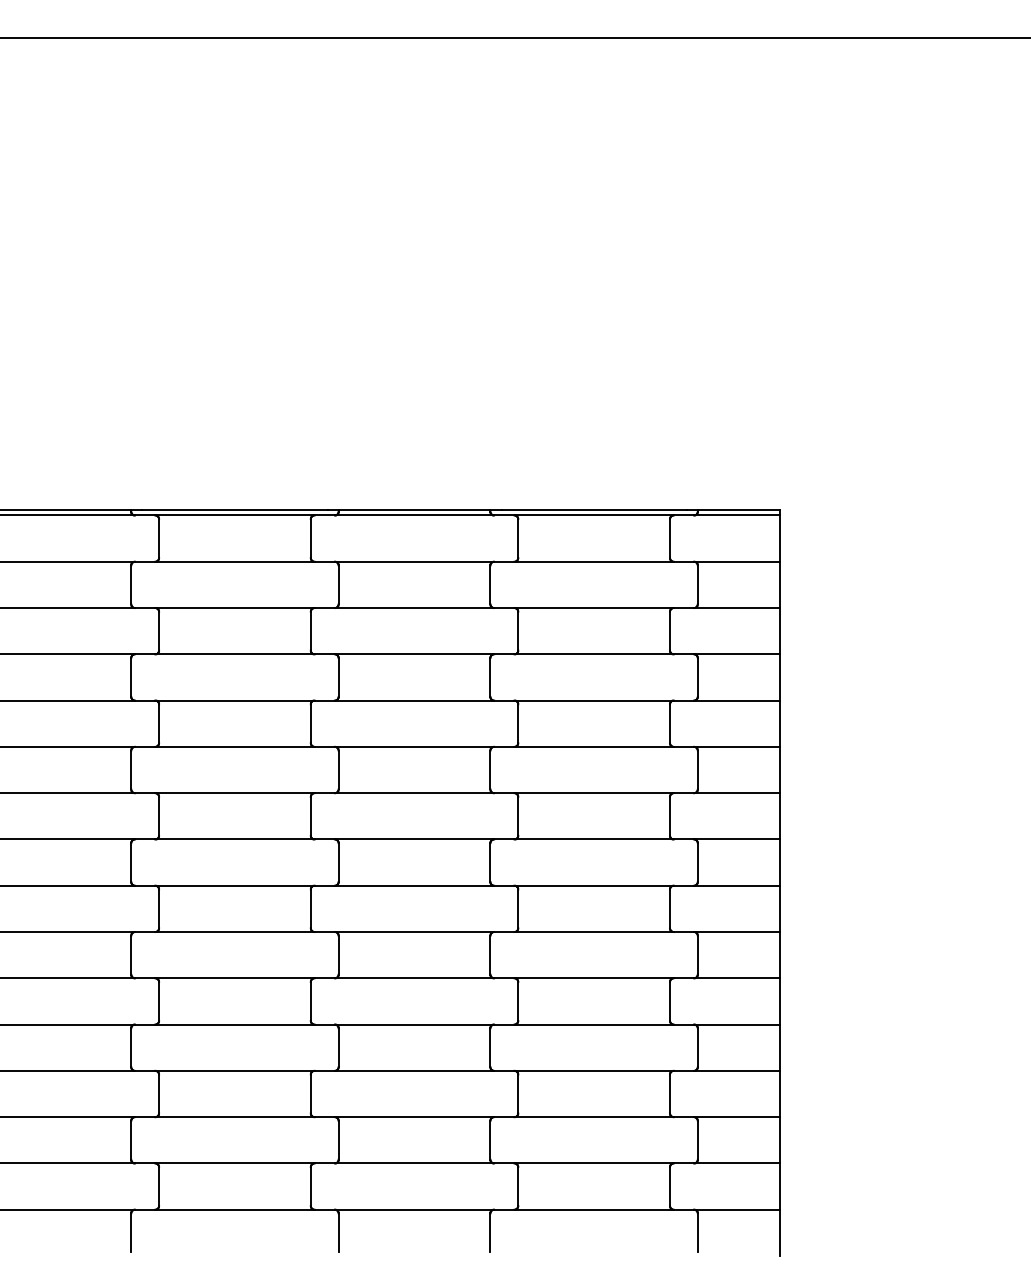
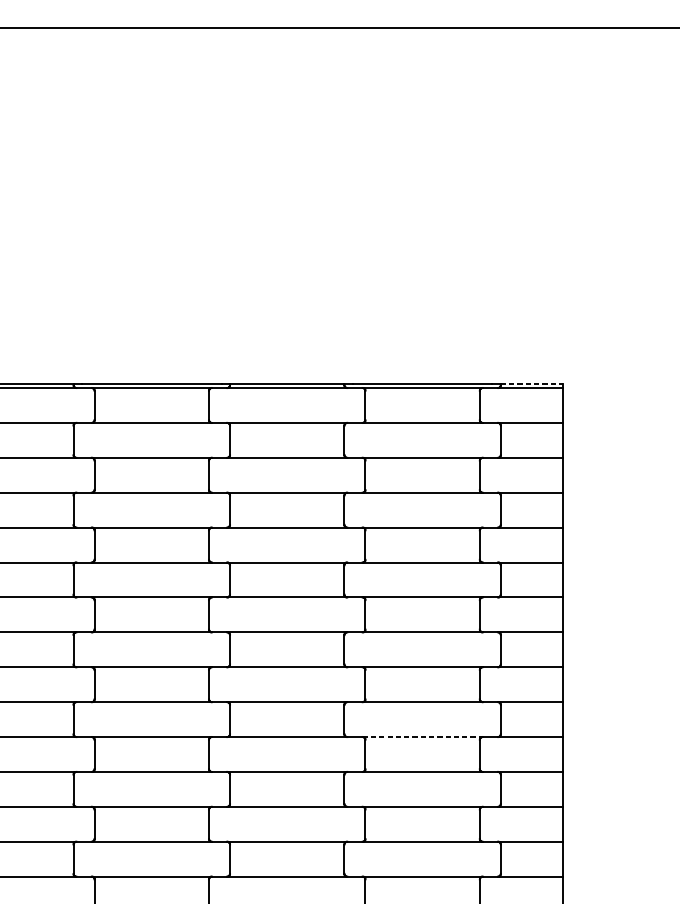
line: (739, 509) -> (532, 383), solid -> dashed
line: (594, 978) -> (422, 737), solid -> dashed

